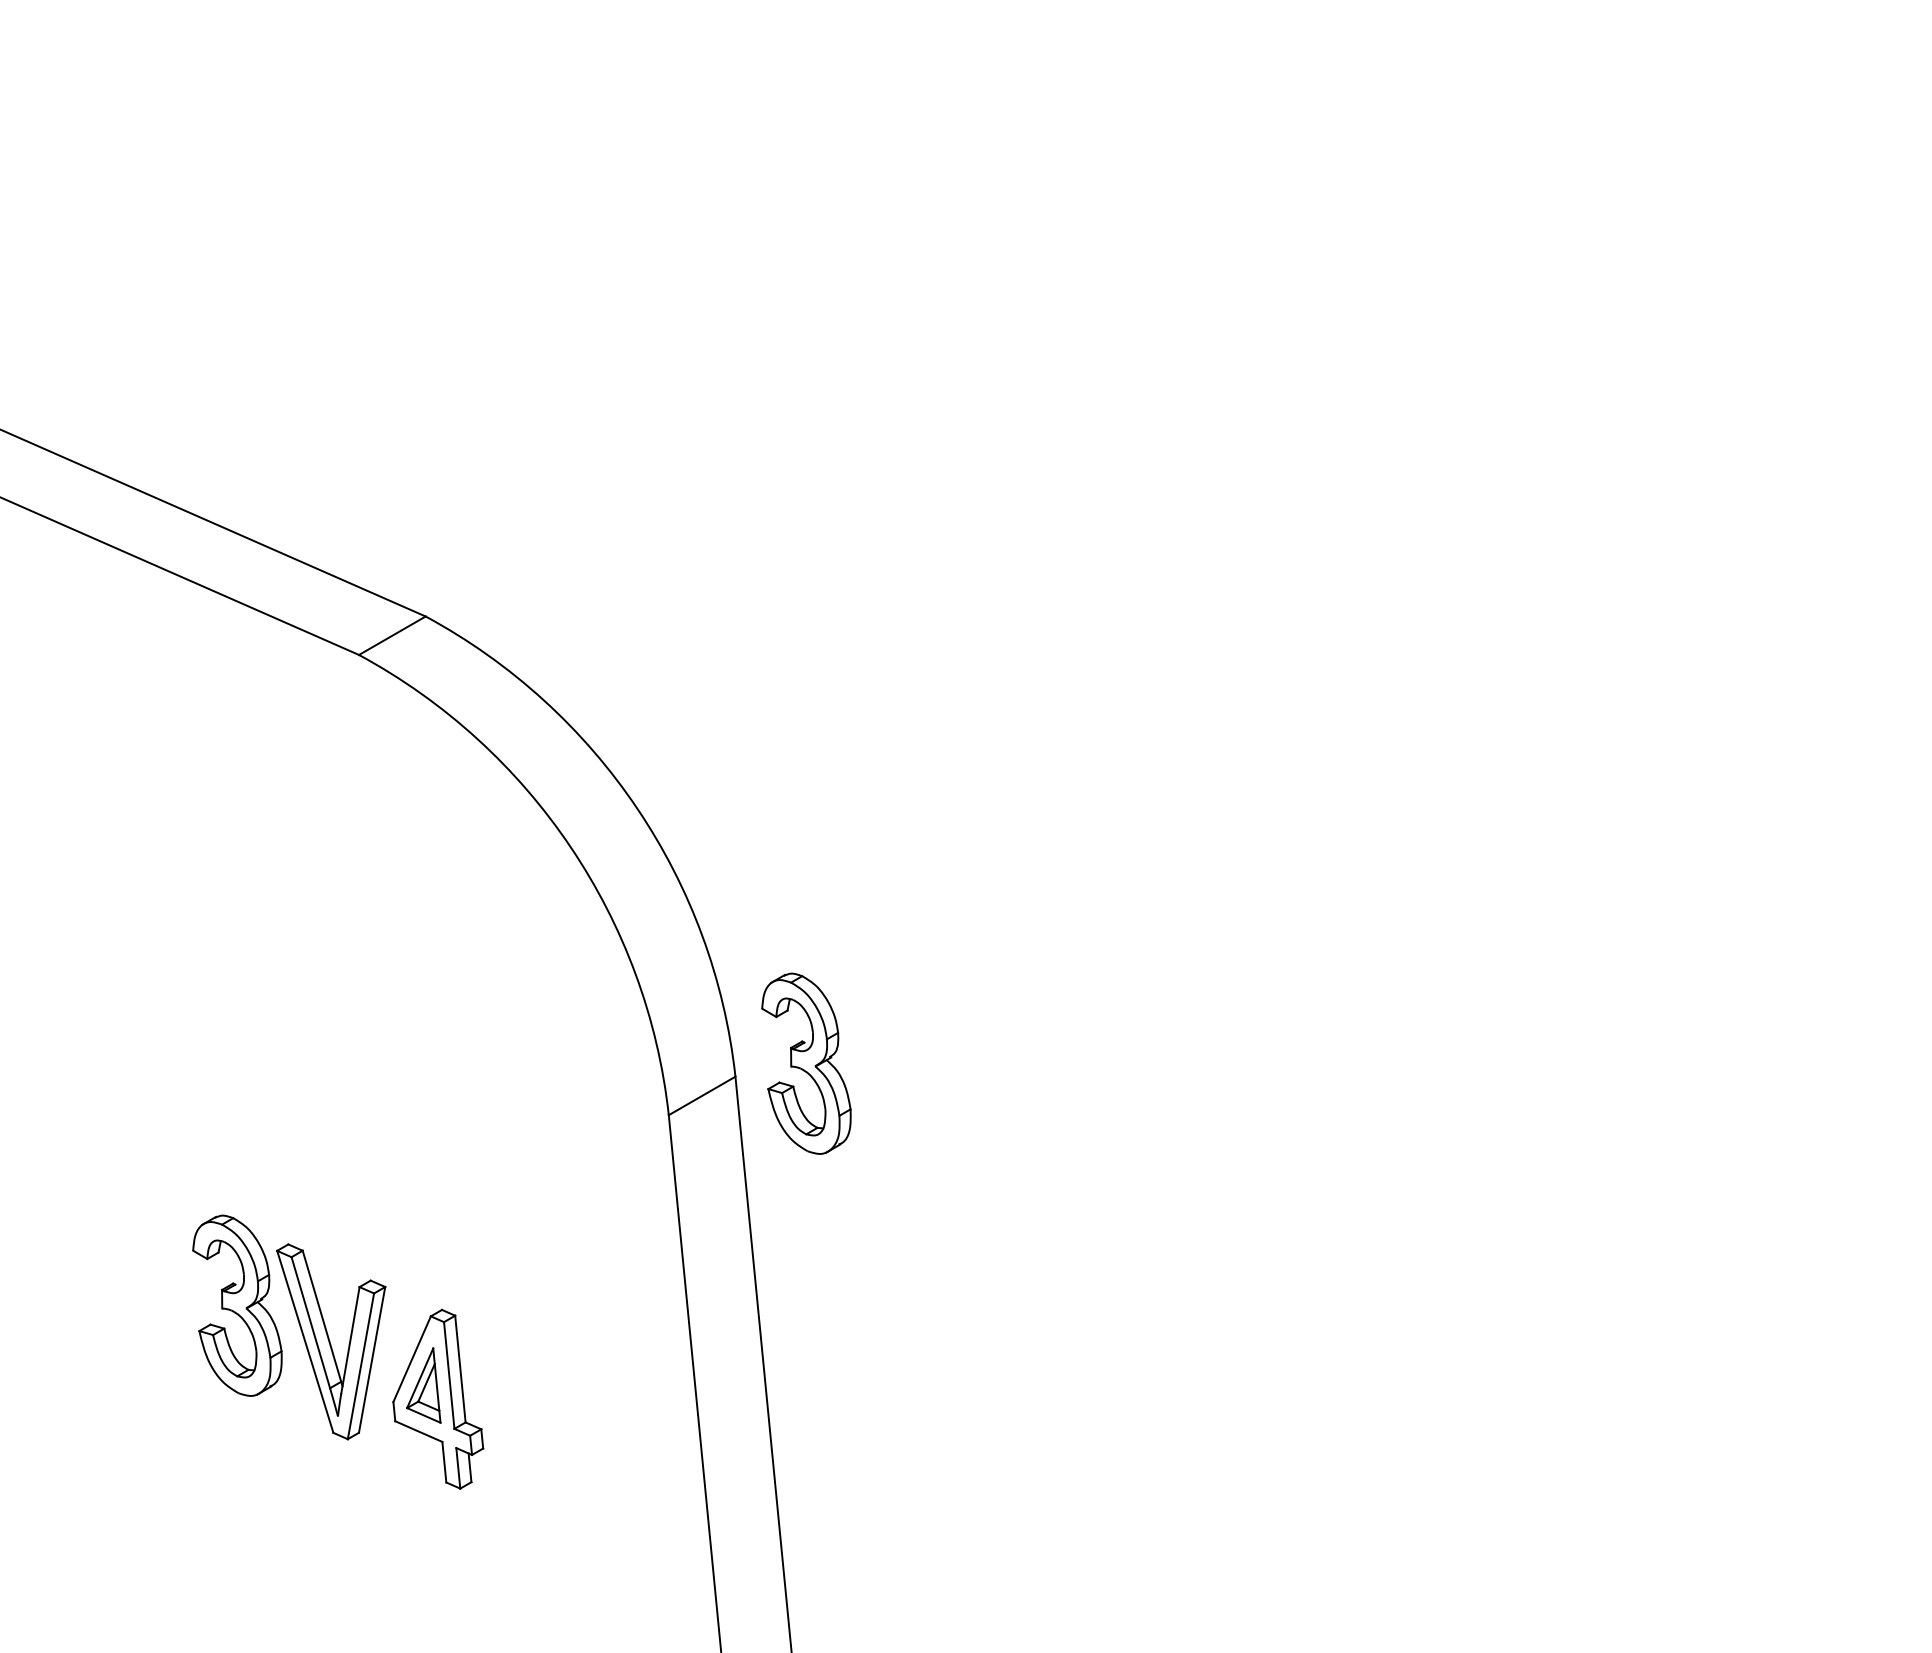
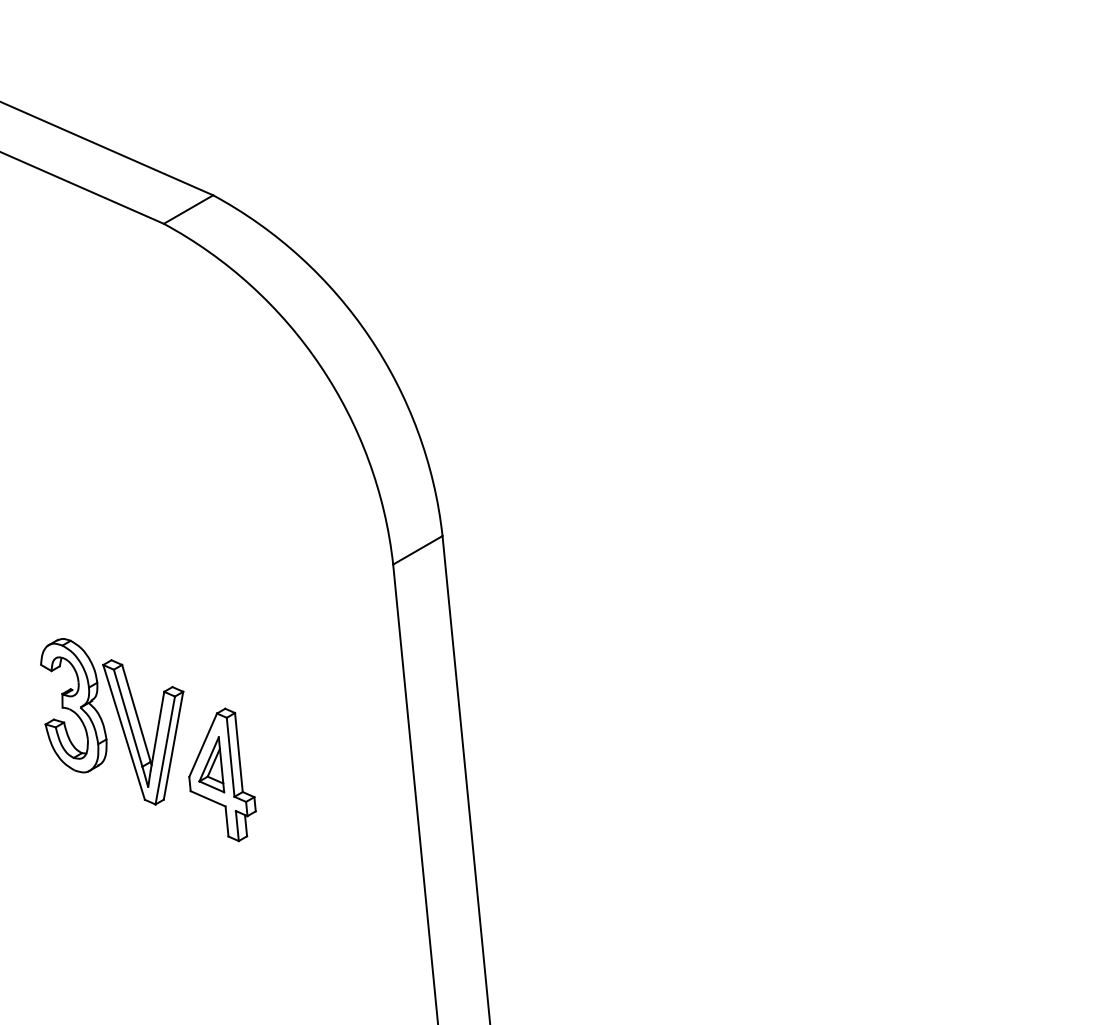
part: (806, 1063) -> (495, 526), removed

